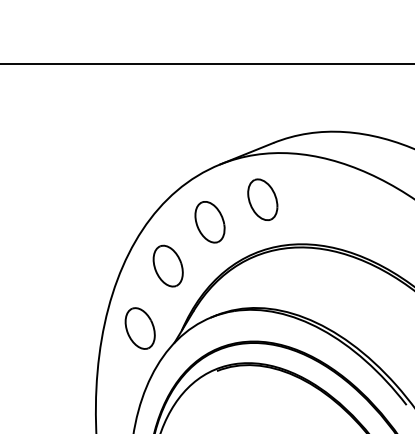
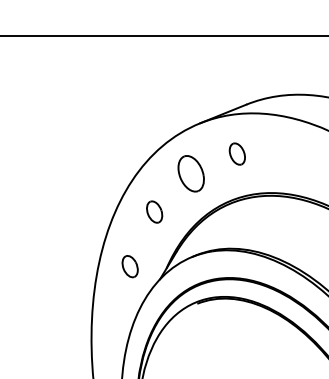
part: (262, 199) -> (237, 153), size x0.6
part: (167, 265) -> (154, 211), size x0.6
part: (139, 328) -> (129, 266), size x0.6

